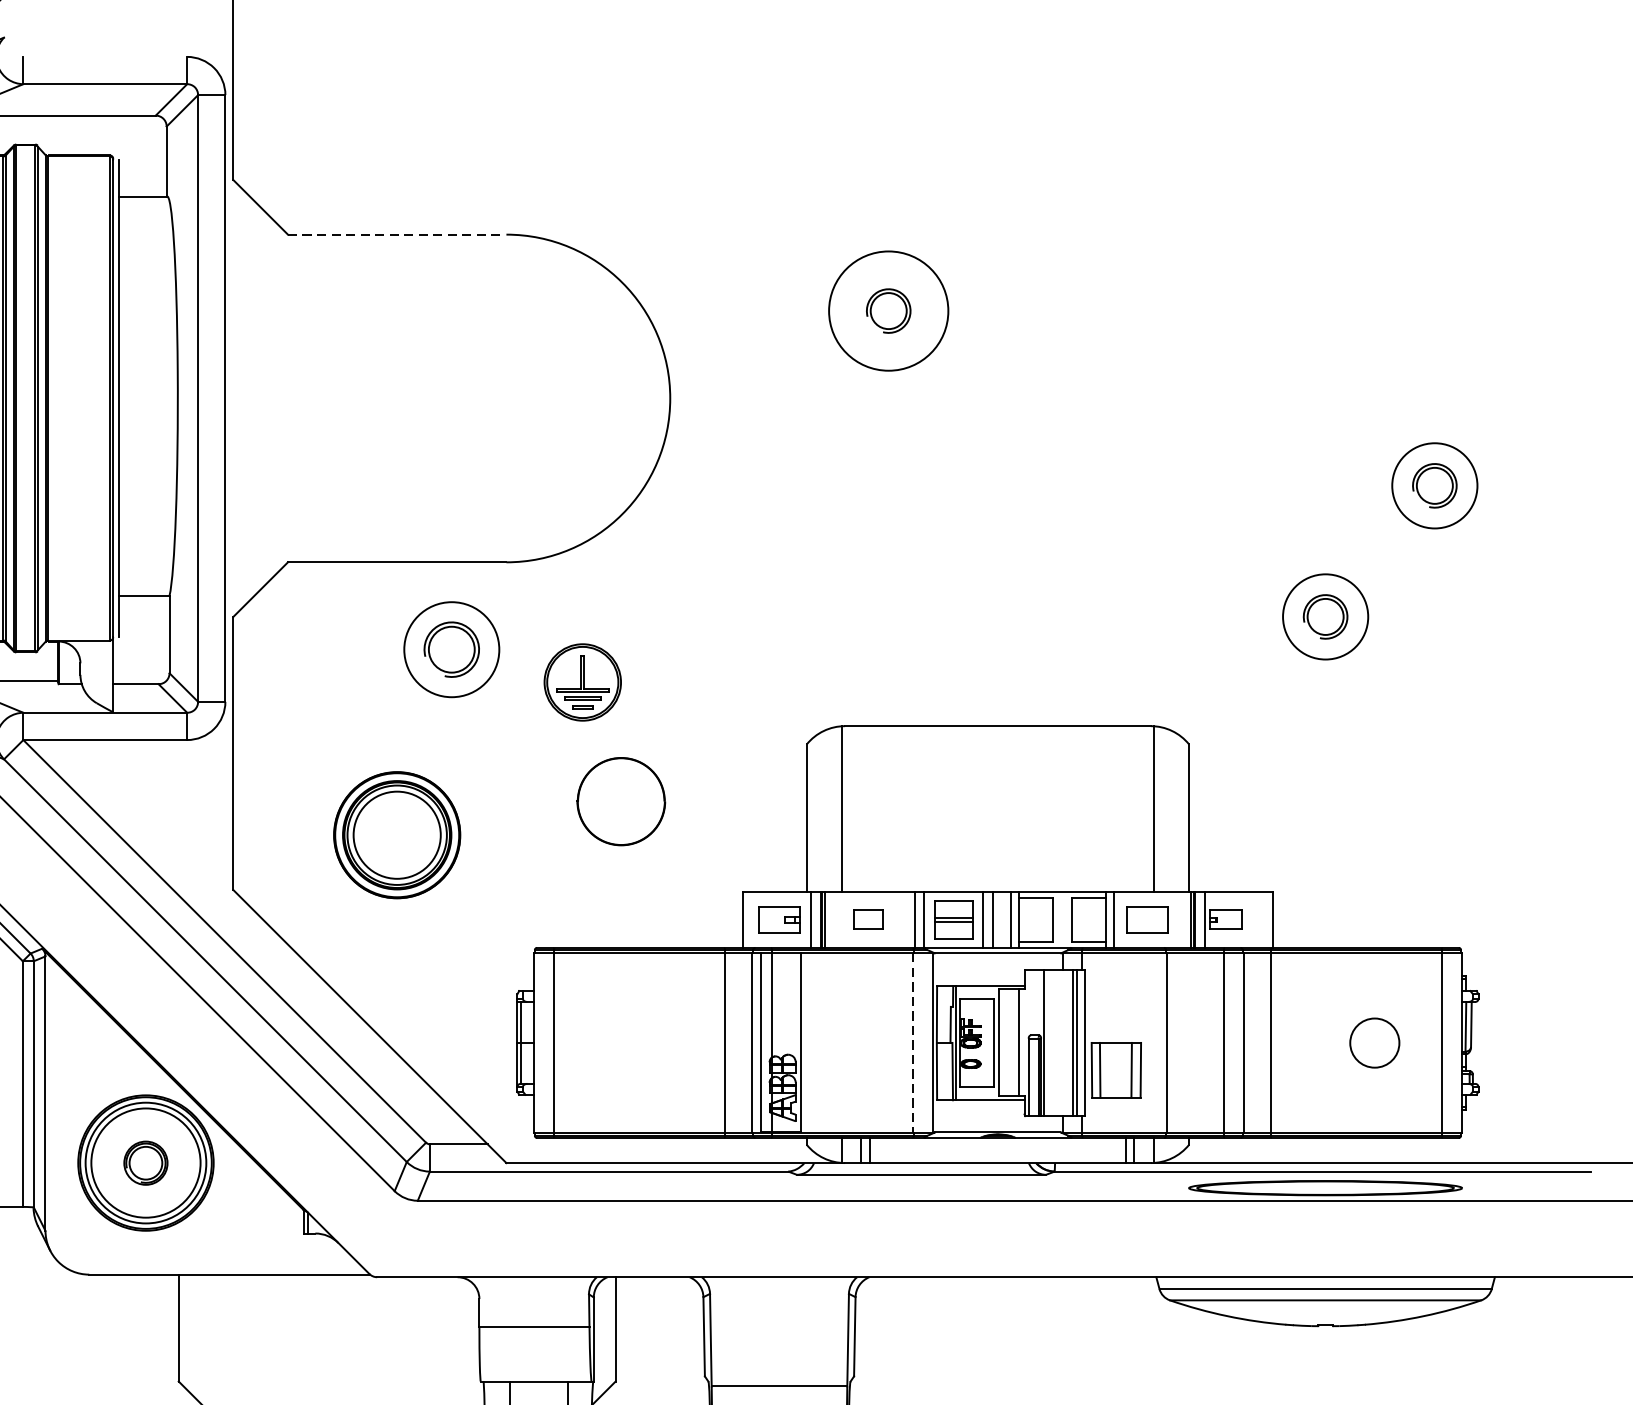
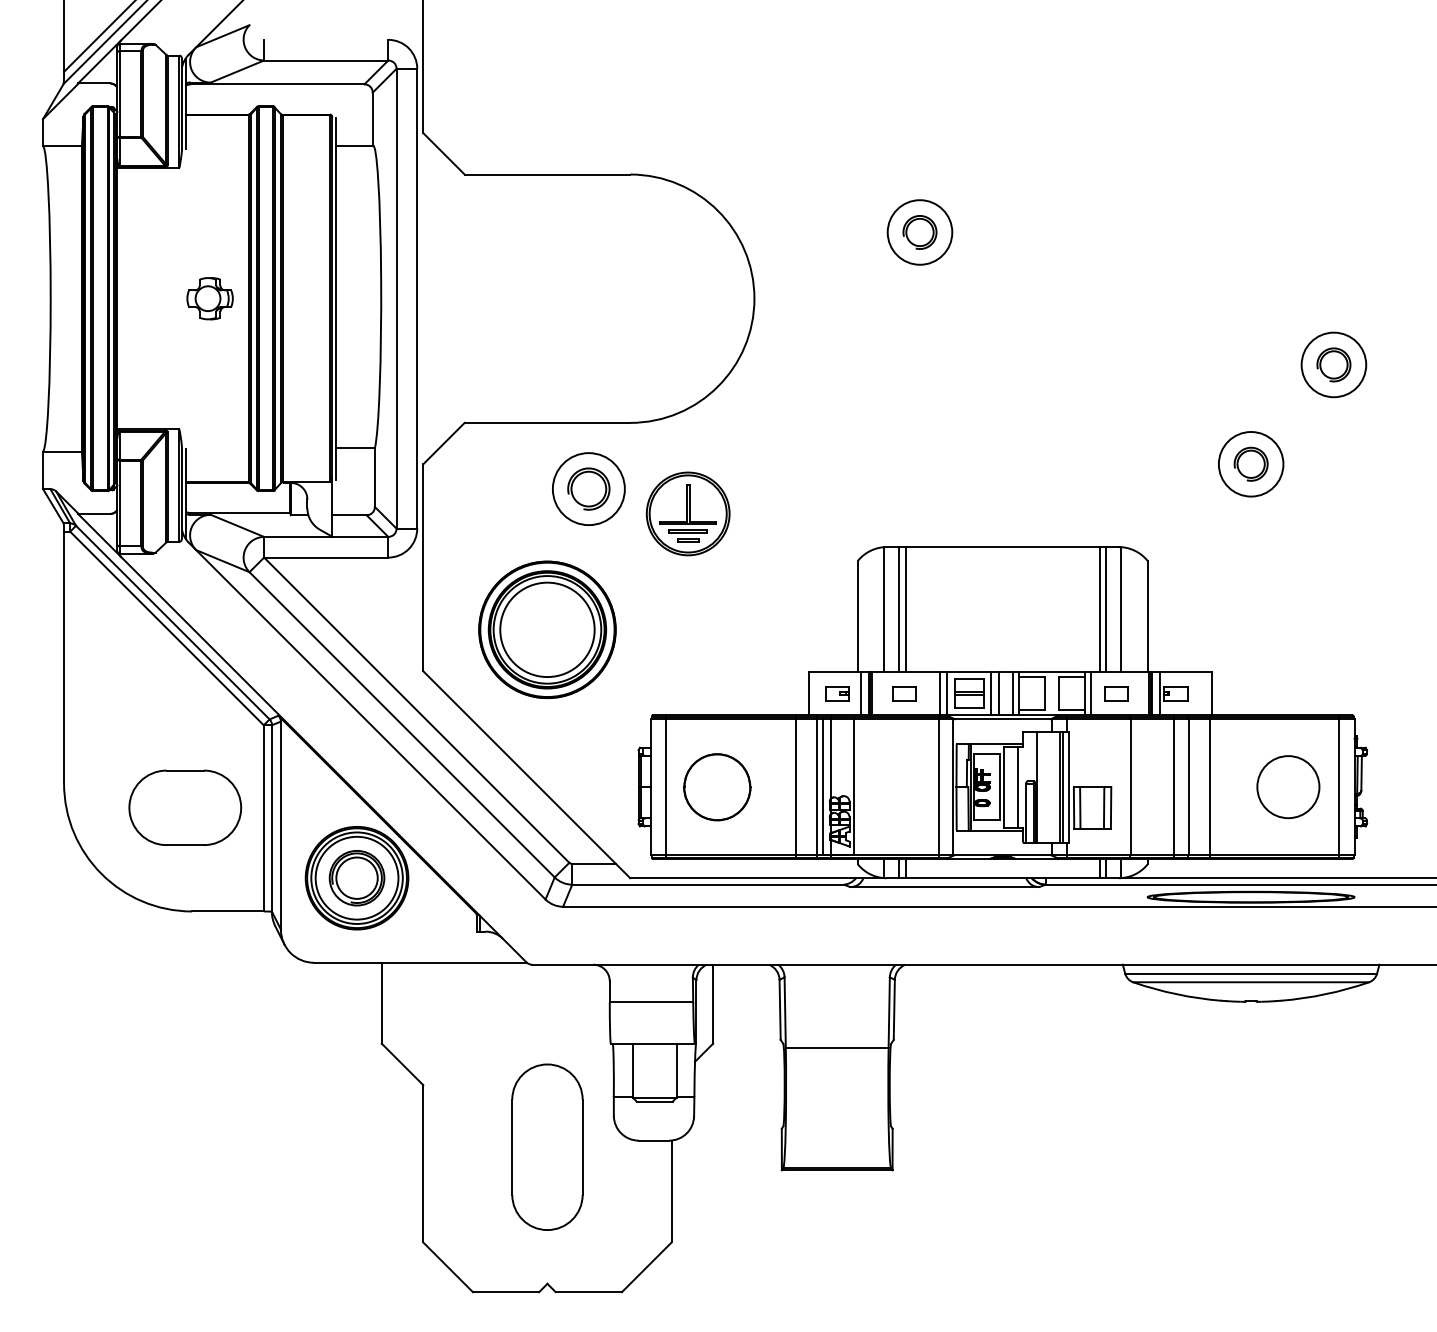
line: (397, 234) -> (547, 174), dashed -> solid
circle: (888, 311) -> (919, 232), size x0.71
part: (581, 681) -> (687, 513), size x1.43
part: (621, 801) -> (717, 787), moved
line: (861, 808) -> (899, 609), added
line: (869, 808) -> (905, 609), added
line: (1125, 808) -> (1099, 609), added
line: (1134, 808) -> (1106, 609), added
part: (397, 834) -> (547, 629), size x1.43
part: (779, 919) -> (837, 693), size x0.71
part: (1147, 919) -> (1116, 693), size x0.71
line: (913, 1043) -> (938, 787), dashed -> solid
circle: (1374, 1043) -> (1288, 787), size x1.67
part: (145, 1163) -> (356, 878), size x1.67

